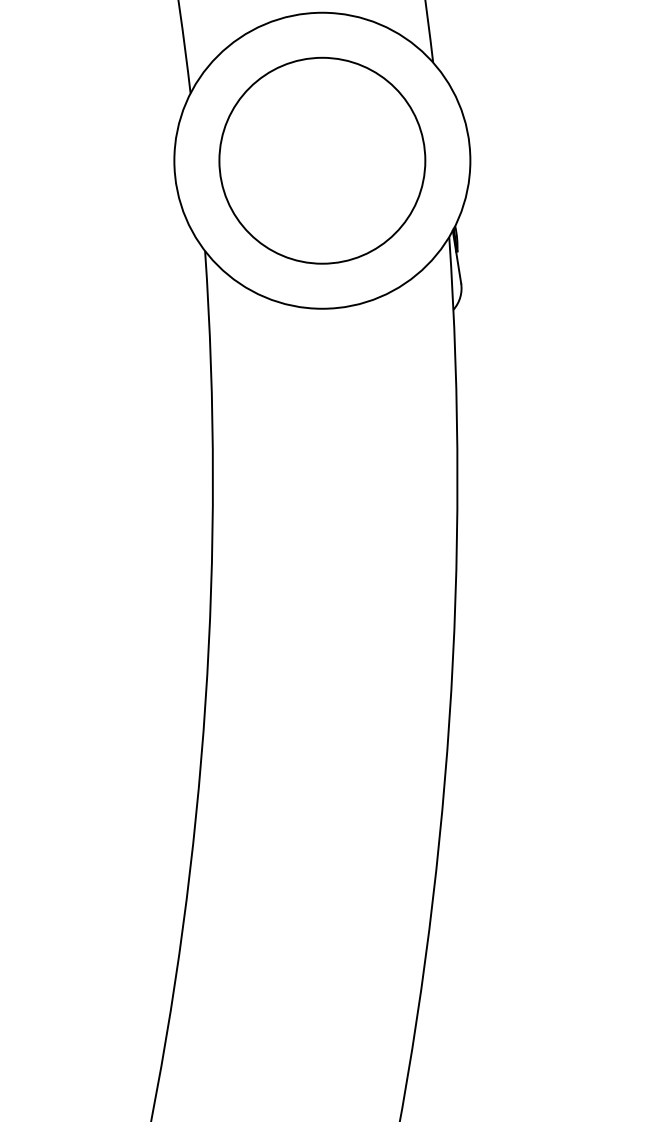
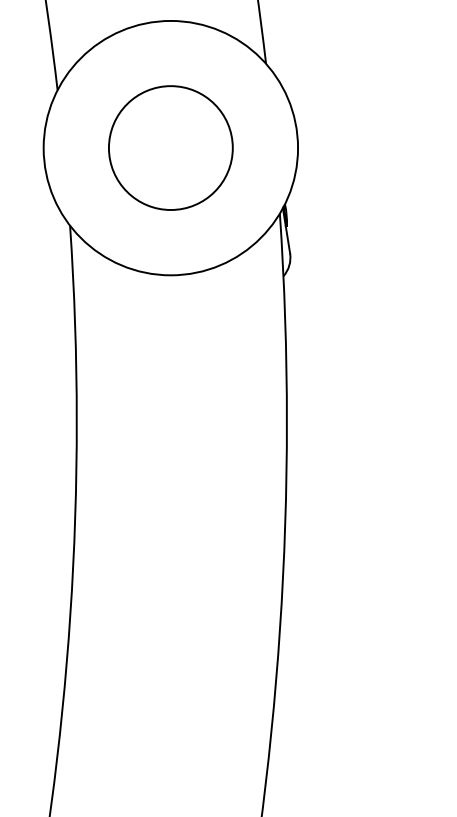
circle: (322, 160) -> (170, 147), size x0.7

